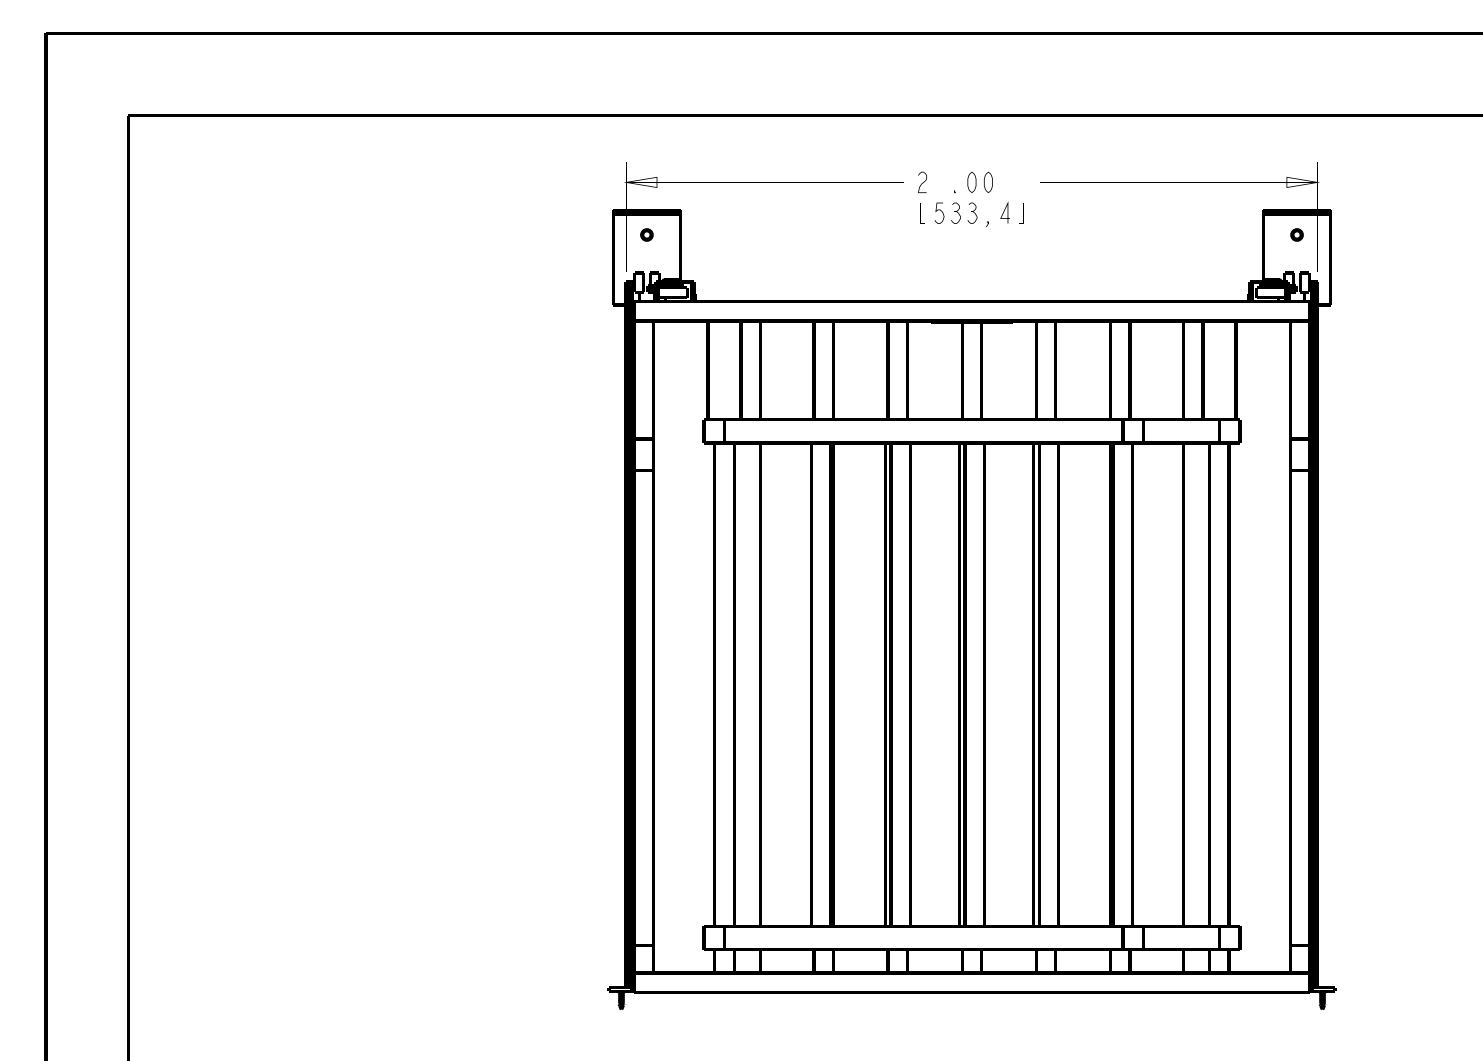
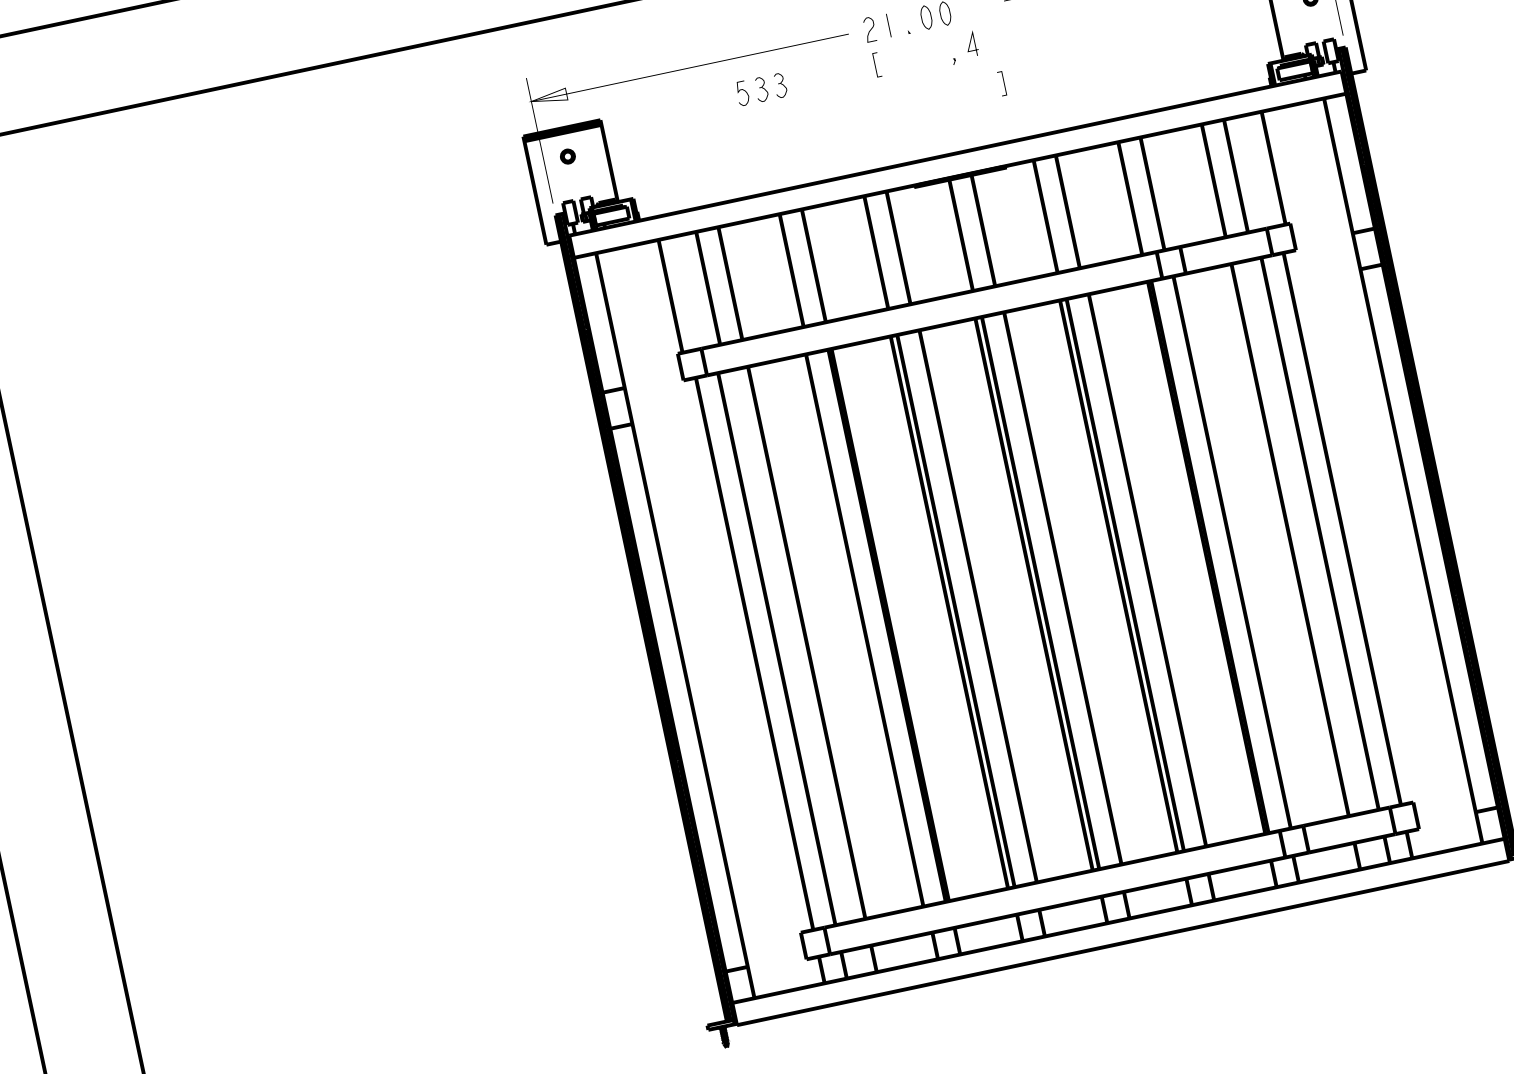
part: (955, 212) -> (760, 88), moved
line: (1023, 213) -> (1004, 83), moved

